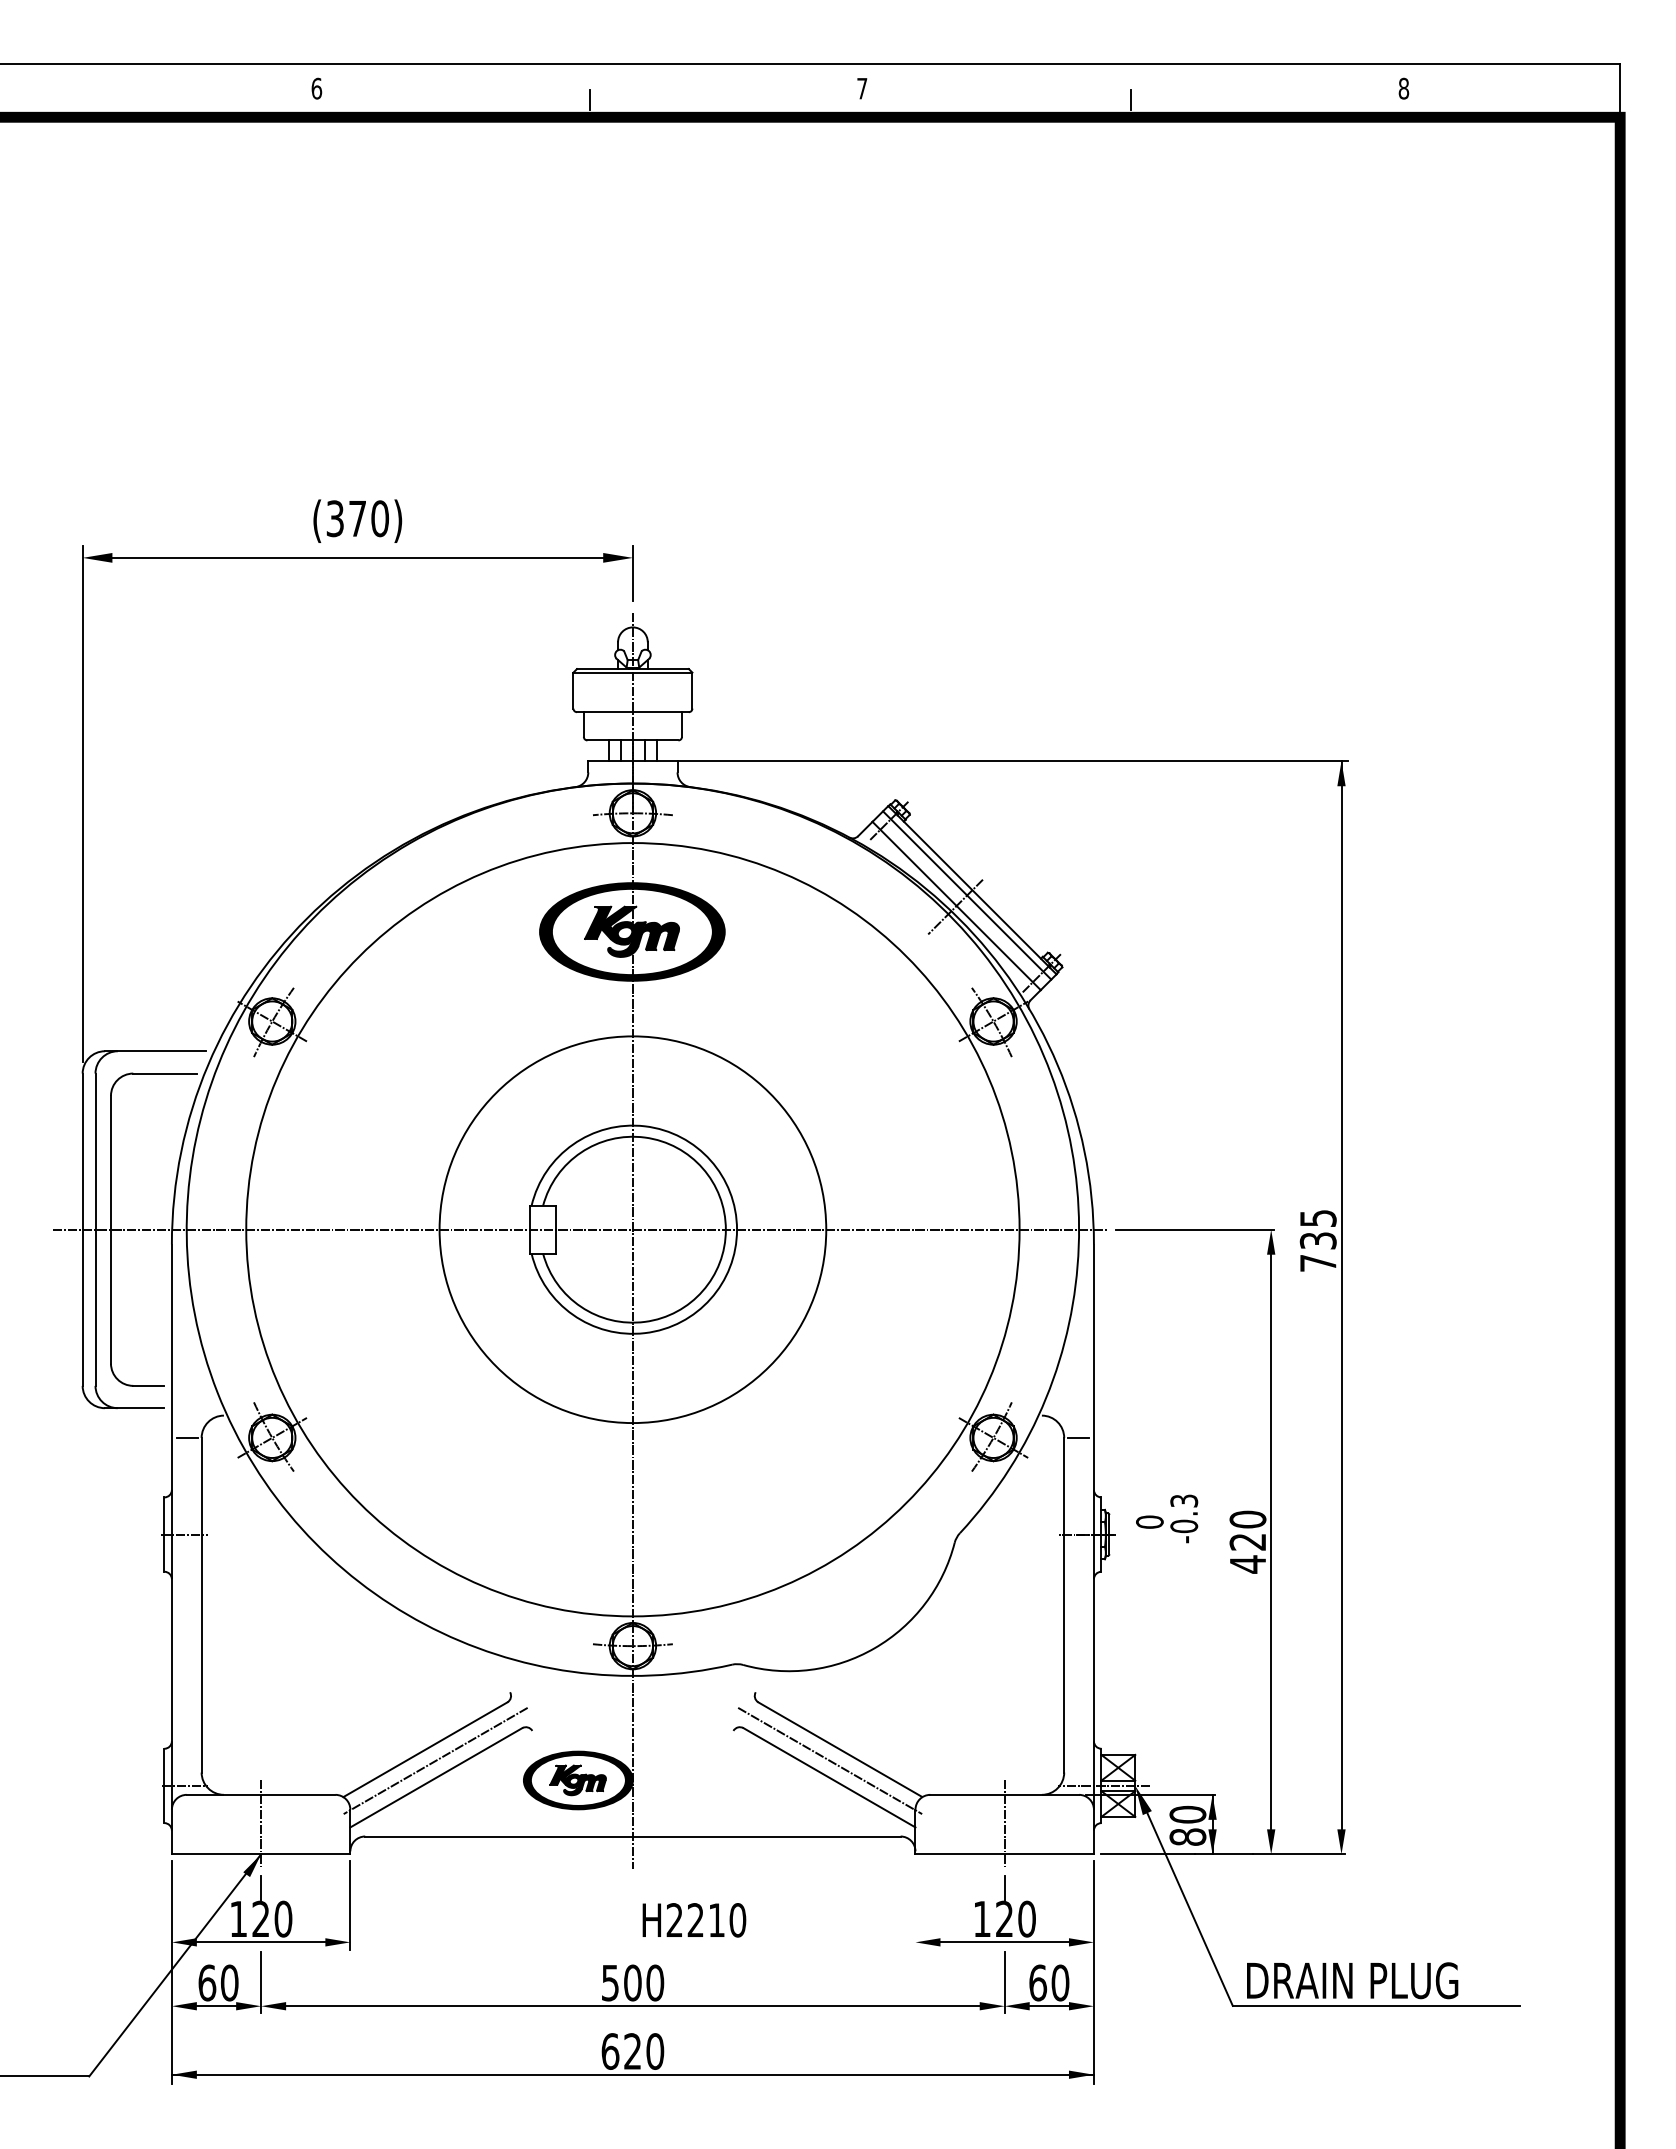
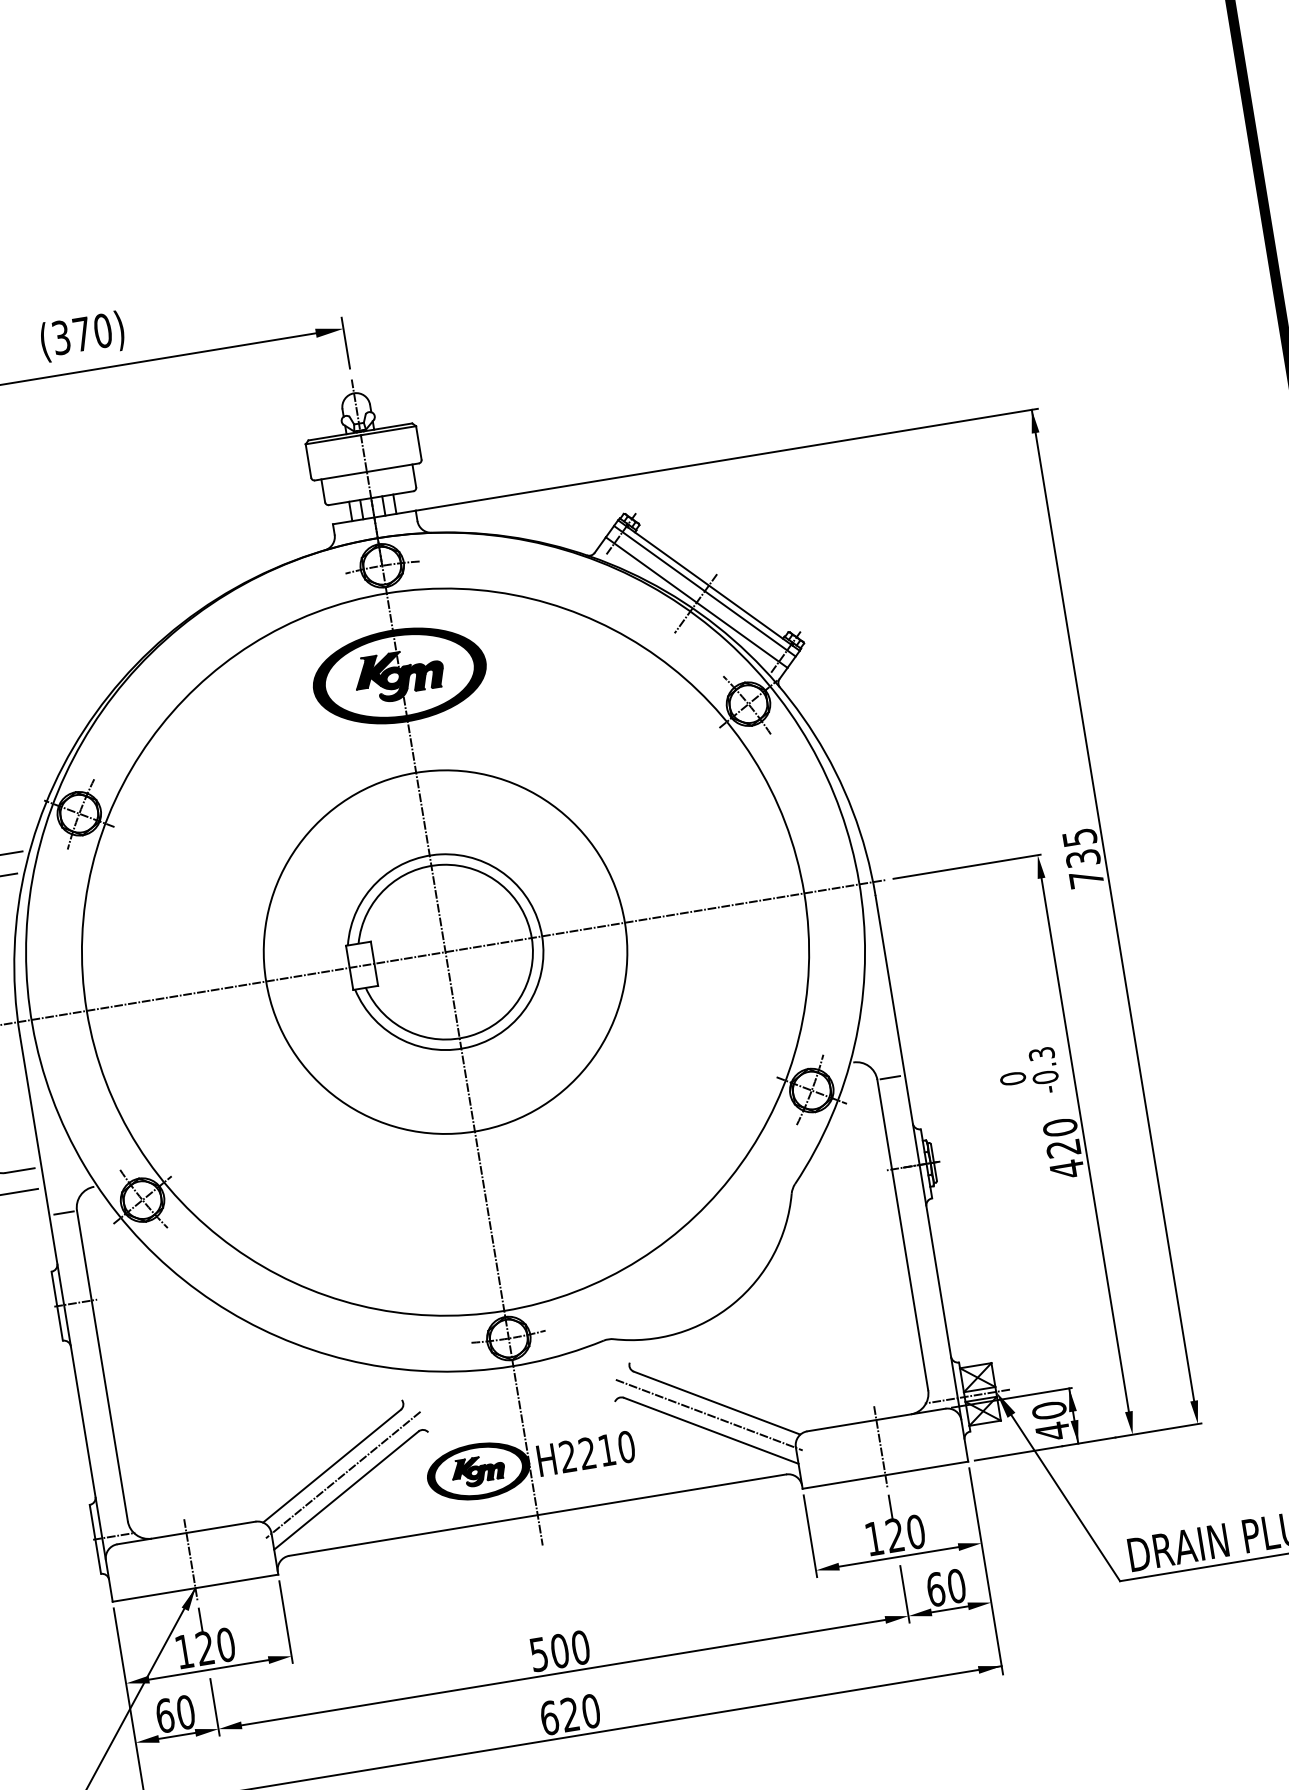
text: (1167, 1518) -> (1028, 1072), moved
text: (1187, 1837) -> (1052, 1431), 80 -> 40
line: (915, 1905) -> (810, 1536), added
text: (694, 1920) -> (586, 1453), moved

